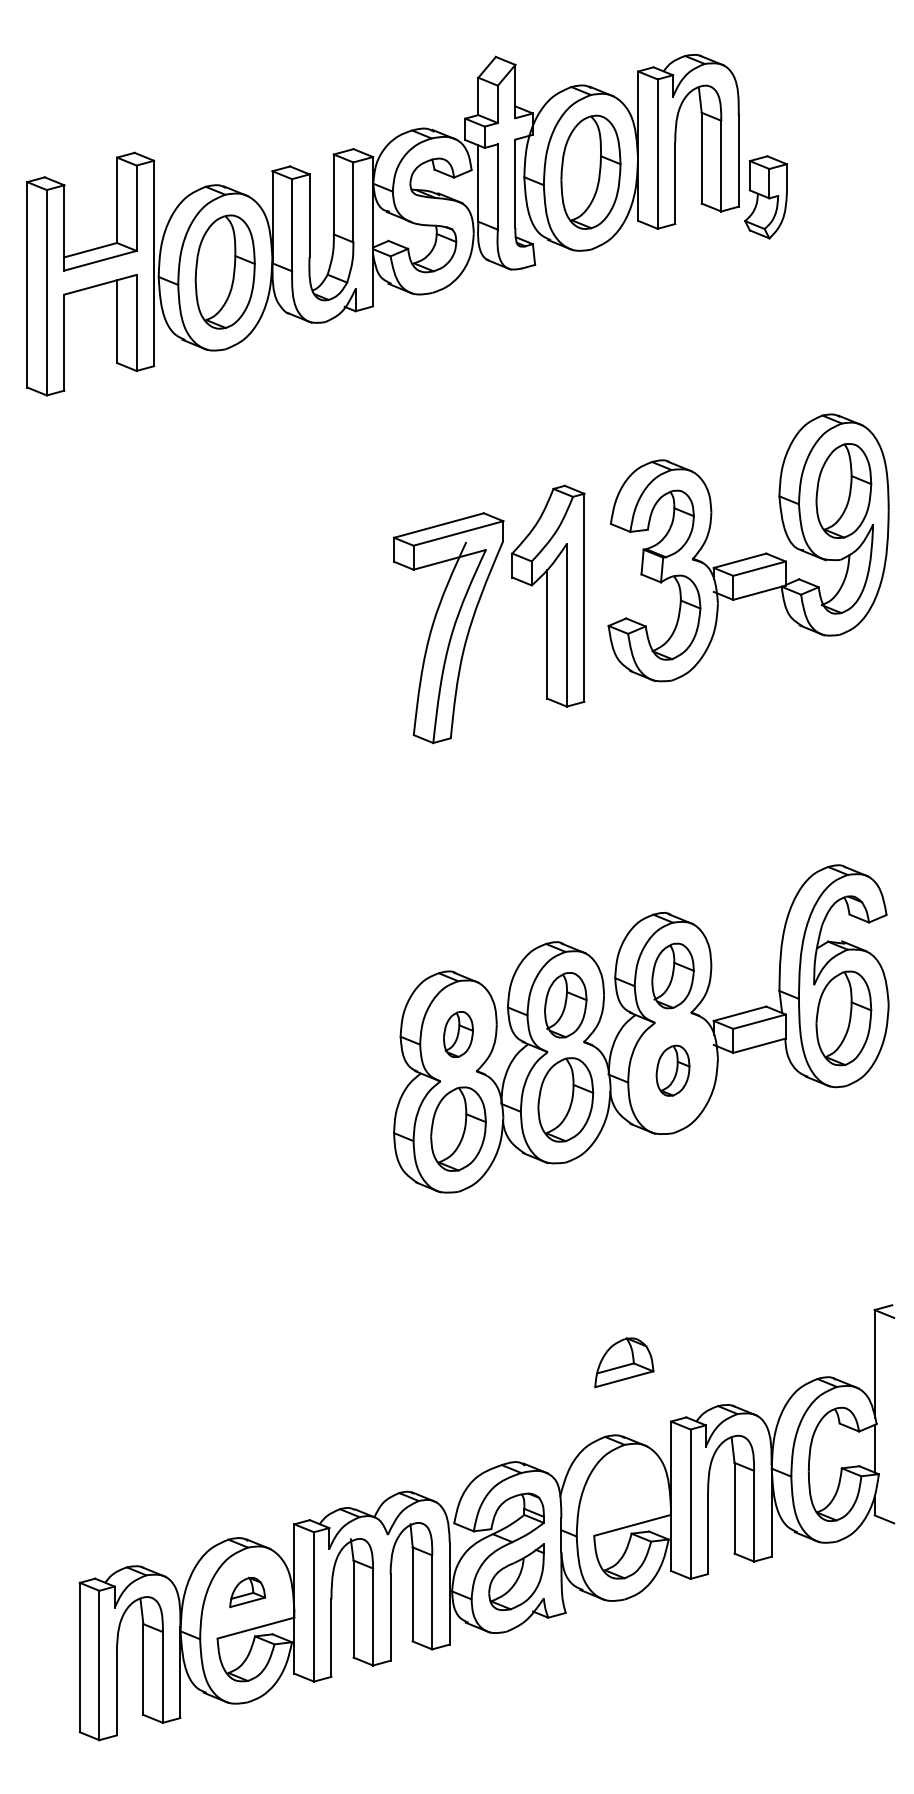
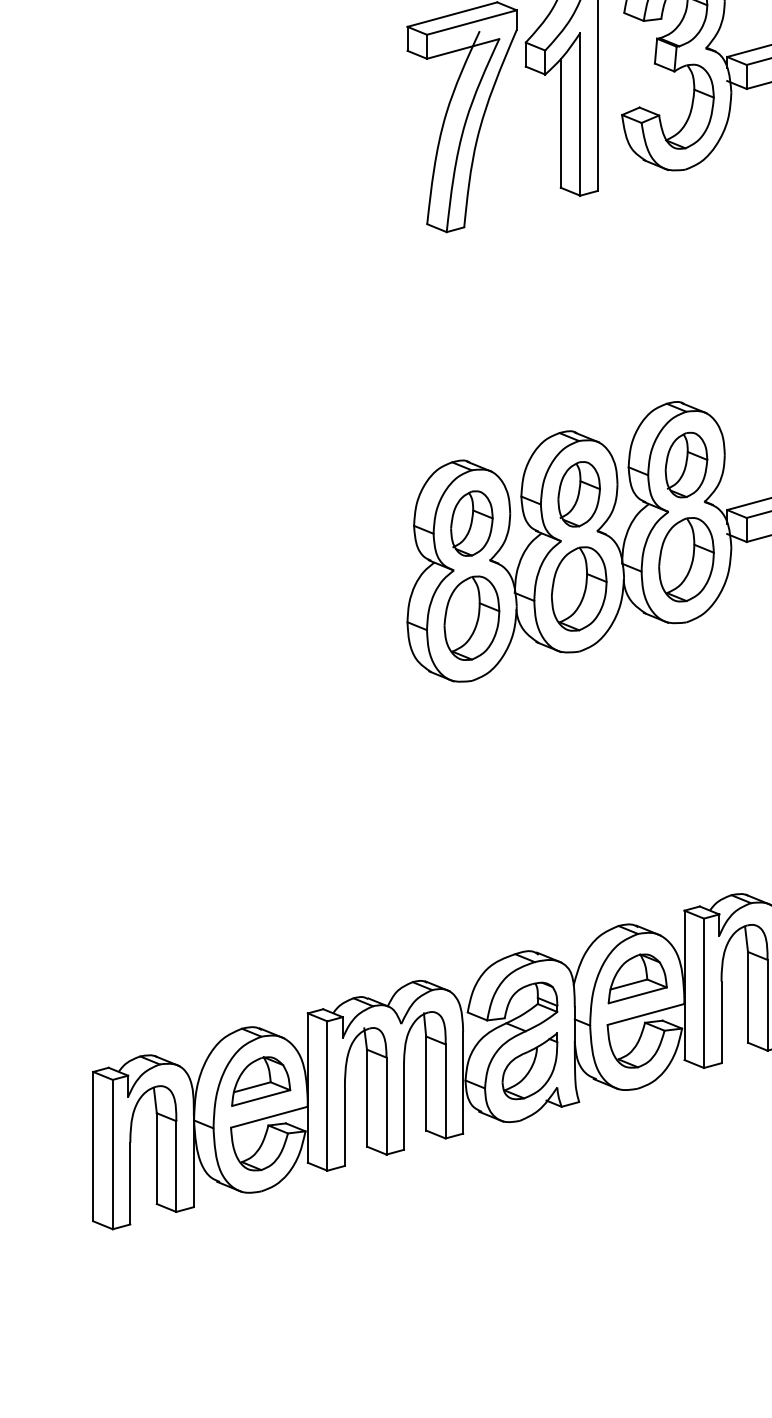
part: (458, 1034) -> (471, 523), size x1.43
part: (672, 1070) -> (685, 559), size x1.67
part: (624, 1362) -> (637, 978), moved
part: (247, 1592) -> (260, 1081), size x1.67

